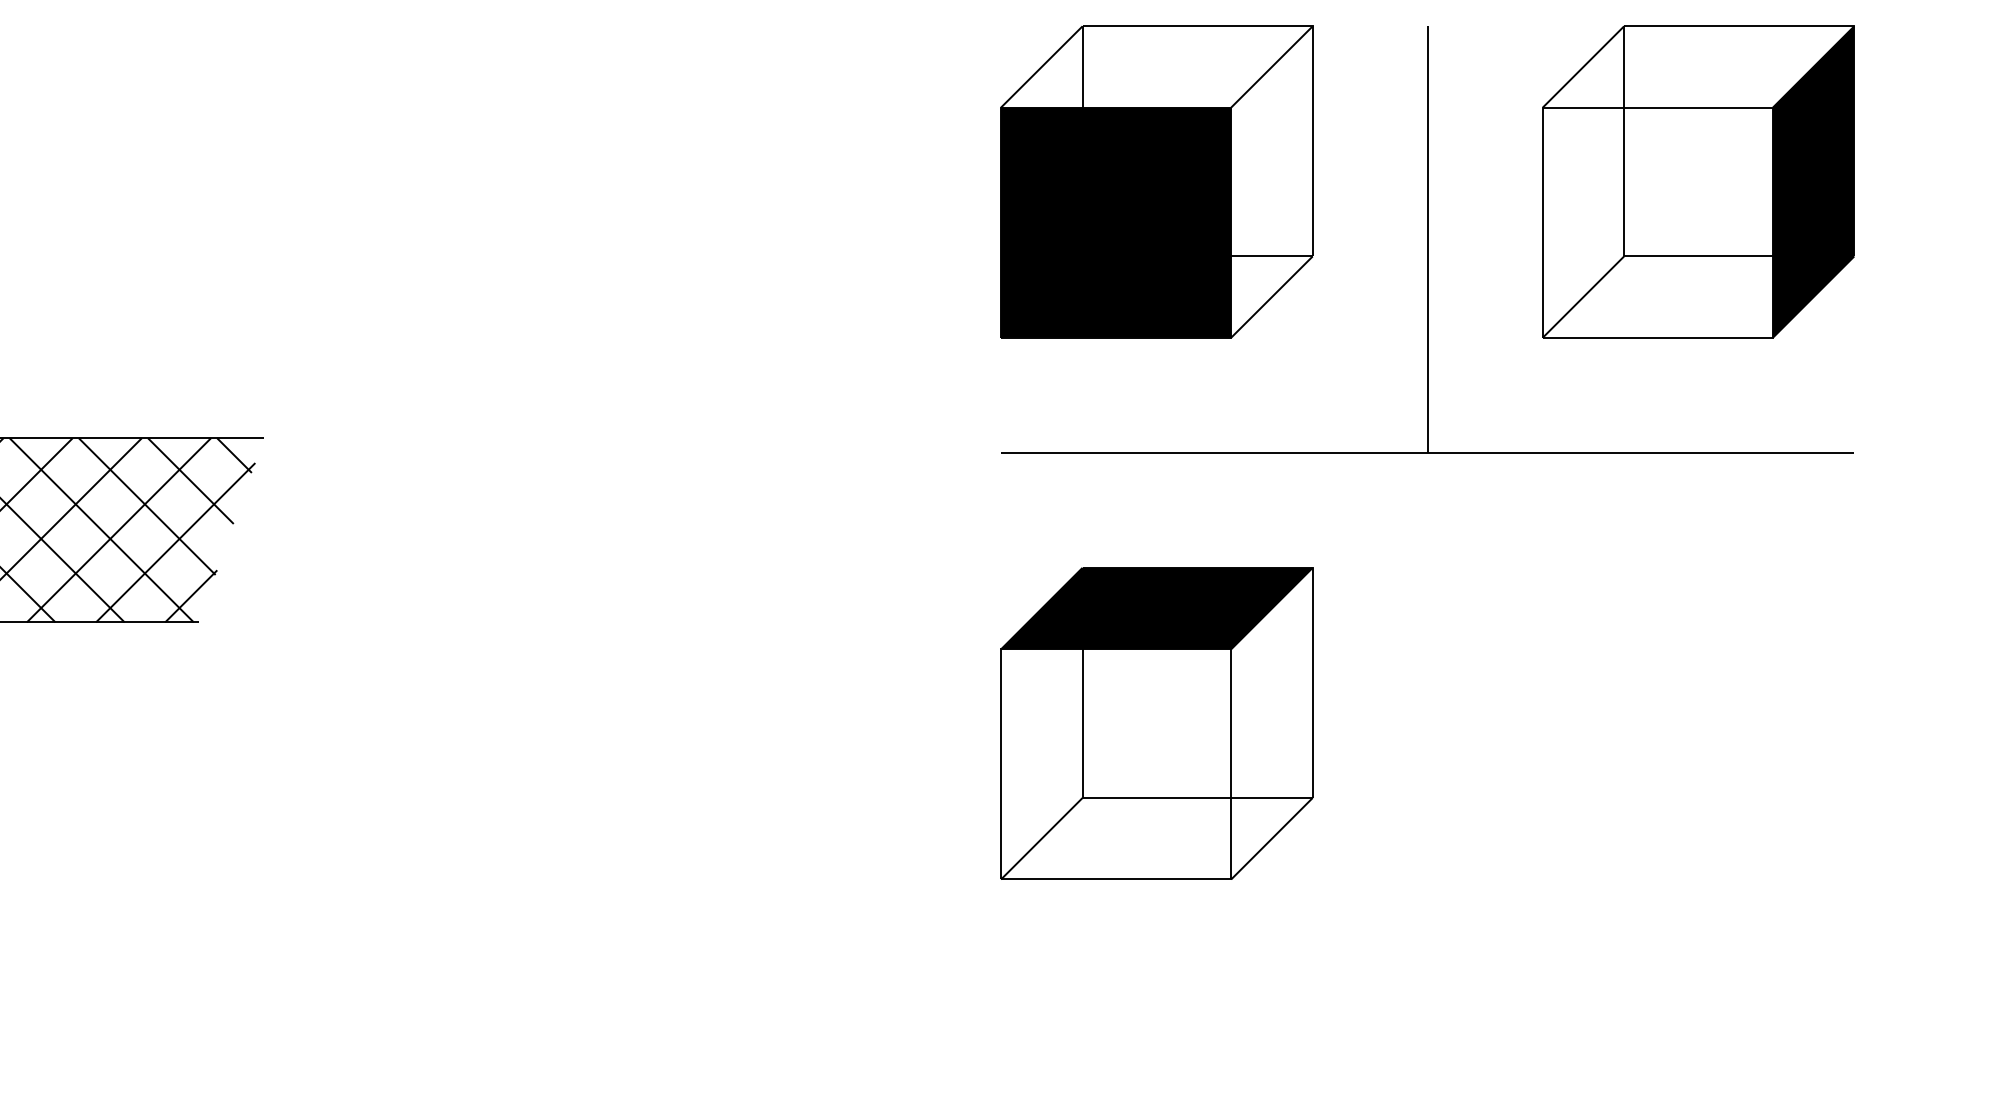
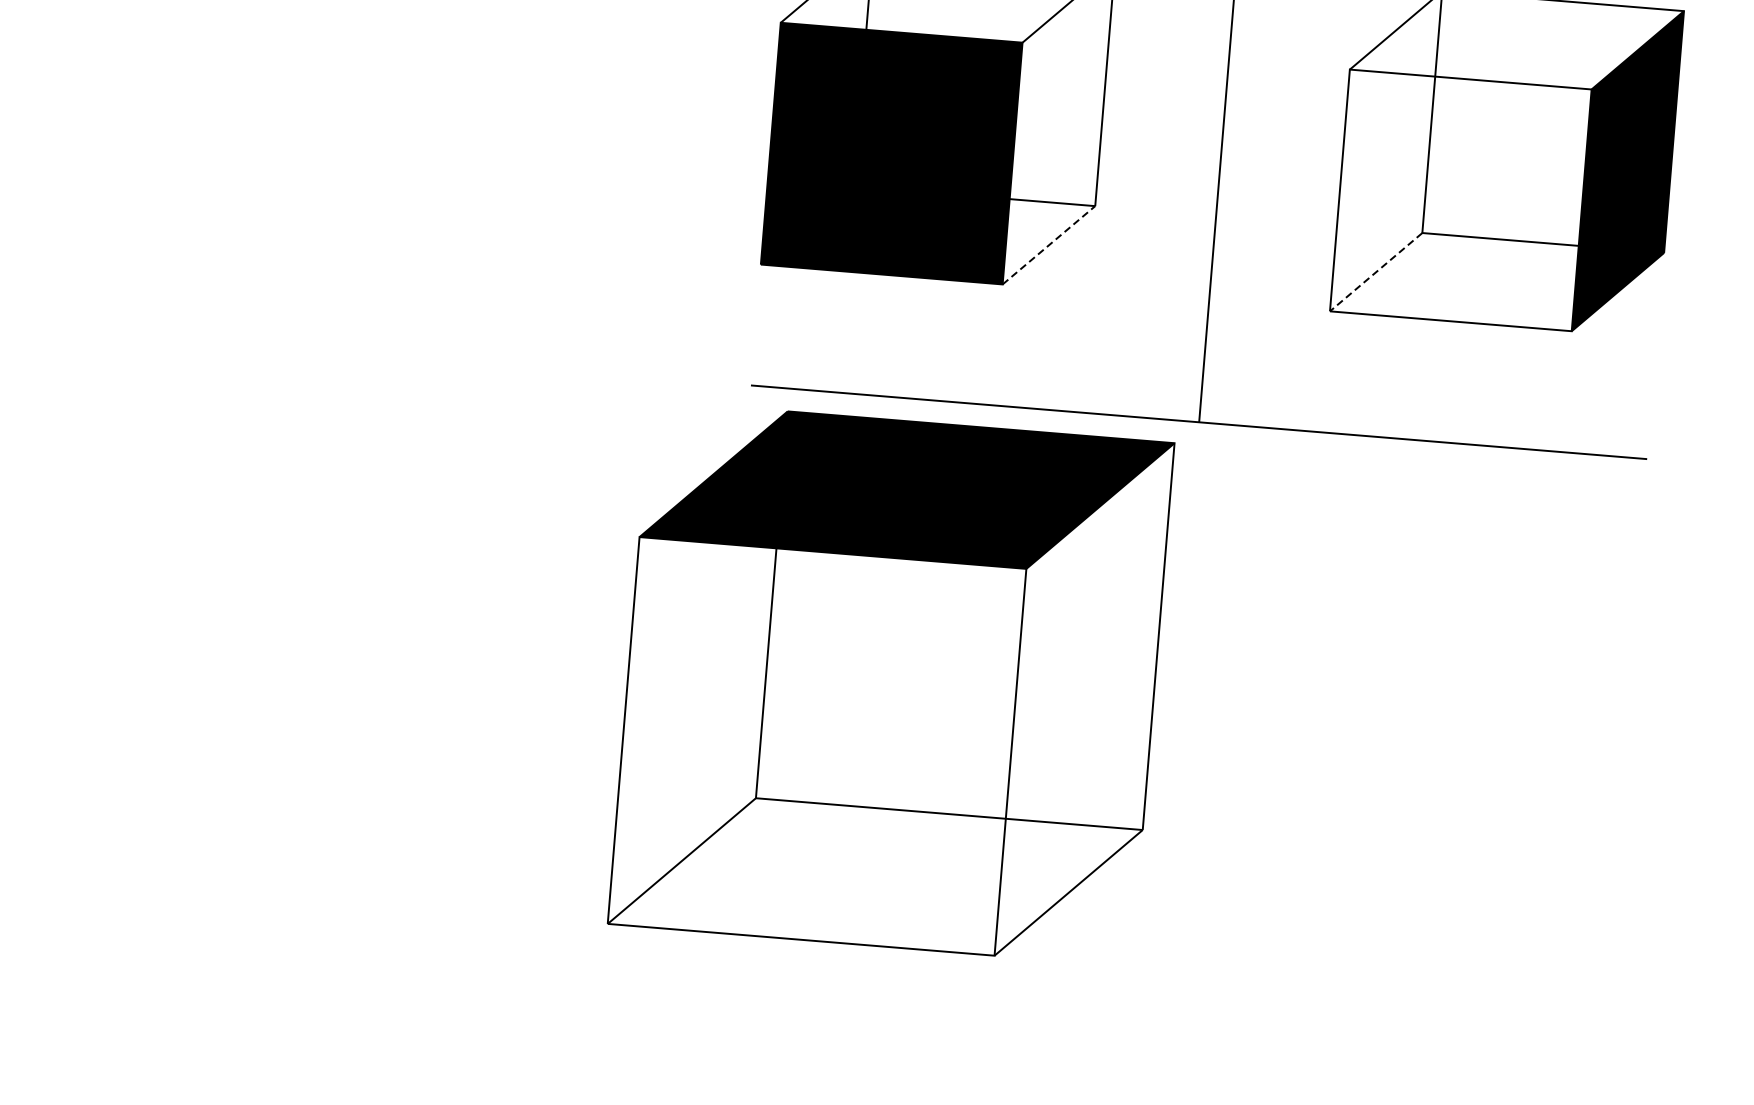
line: (1271, 297) -> (1048, 245), solid -> dashed
line: (1583, 297) -> (1376, 272), solid -> dashed
part: (1156, 723) -> (890, 683), size x1.6

